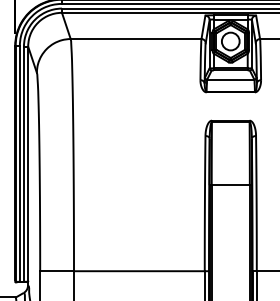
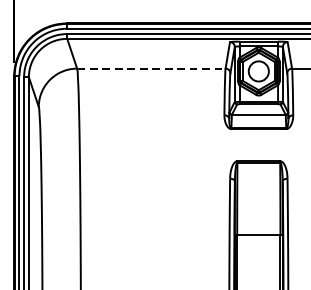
line: (136, 39) -> (151, 69), solid -> dashed

